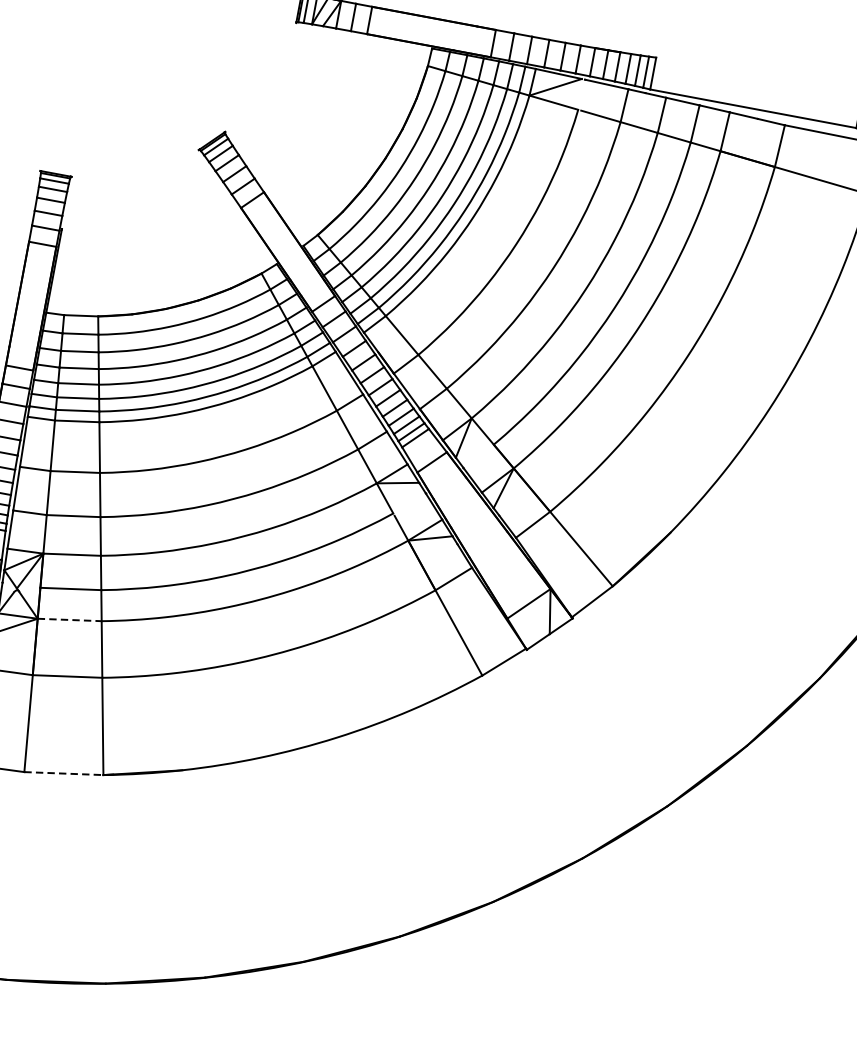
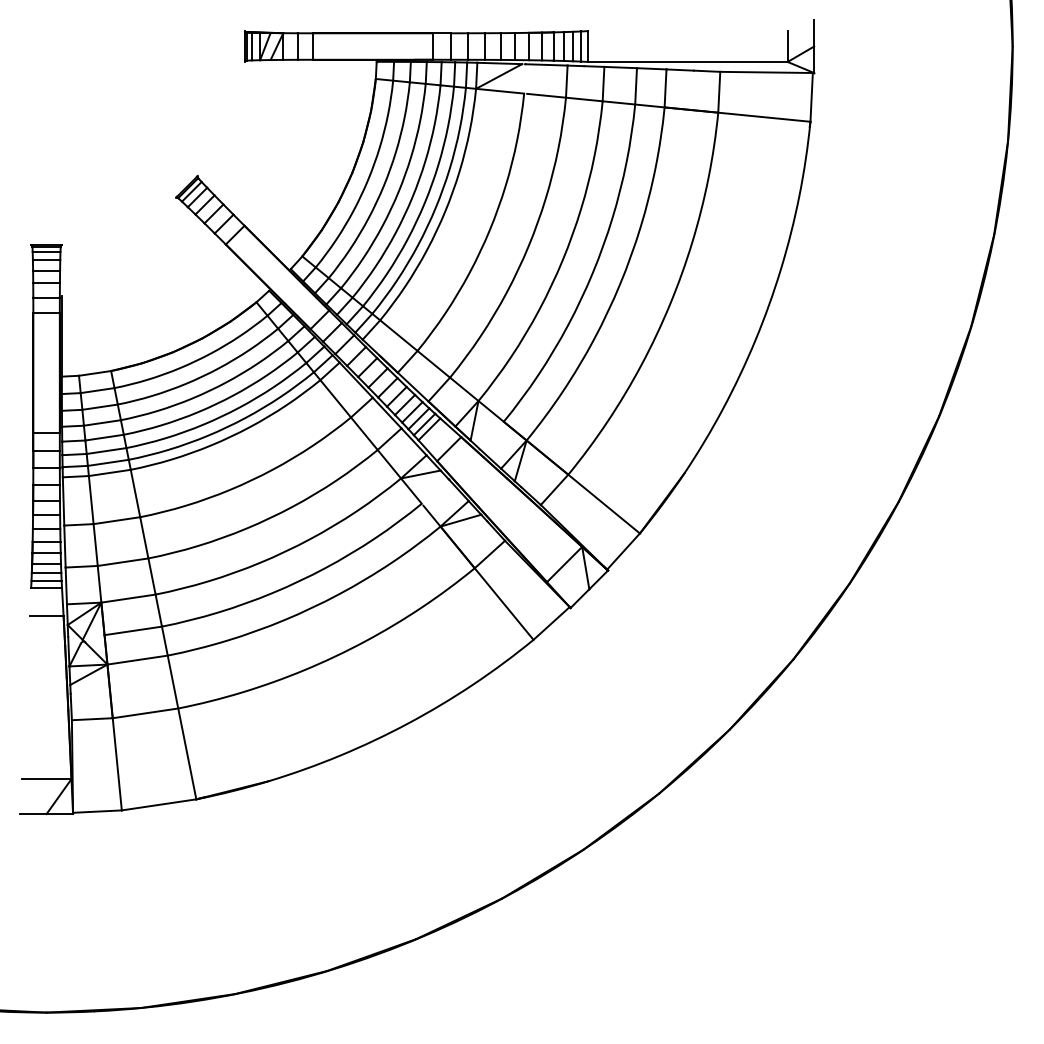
line: (70, 620) -> (138, 660), dashed -> solid
line: (64, 773) -> (159, 804), dashed -> solid

